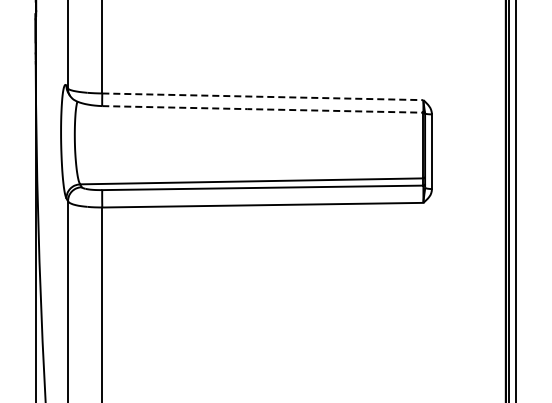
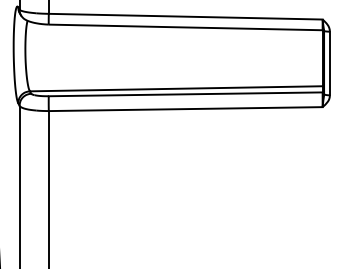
line: (262, 96) -> (185, 16), dashed -> solid
line: (262, 109) -> (185, 27), dashed -> solid

